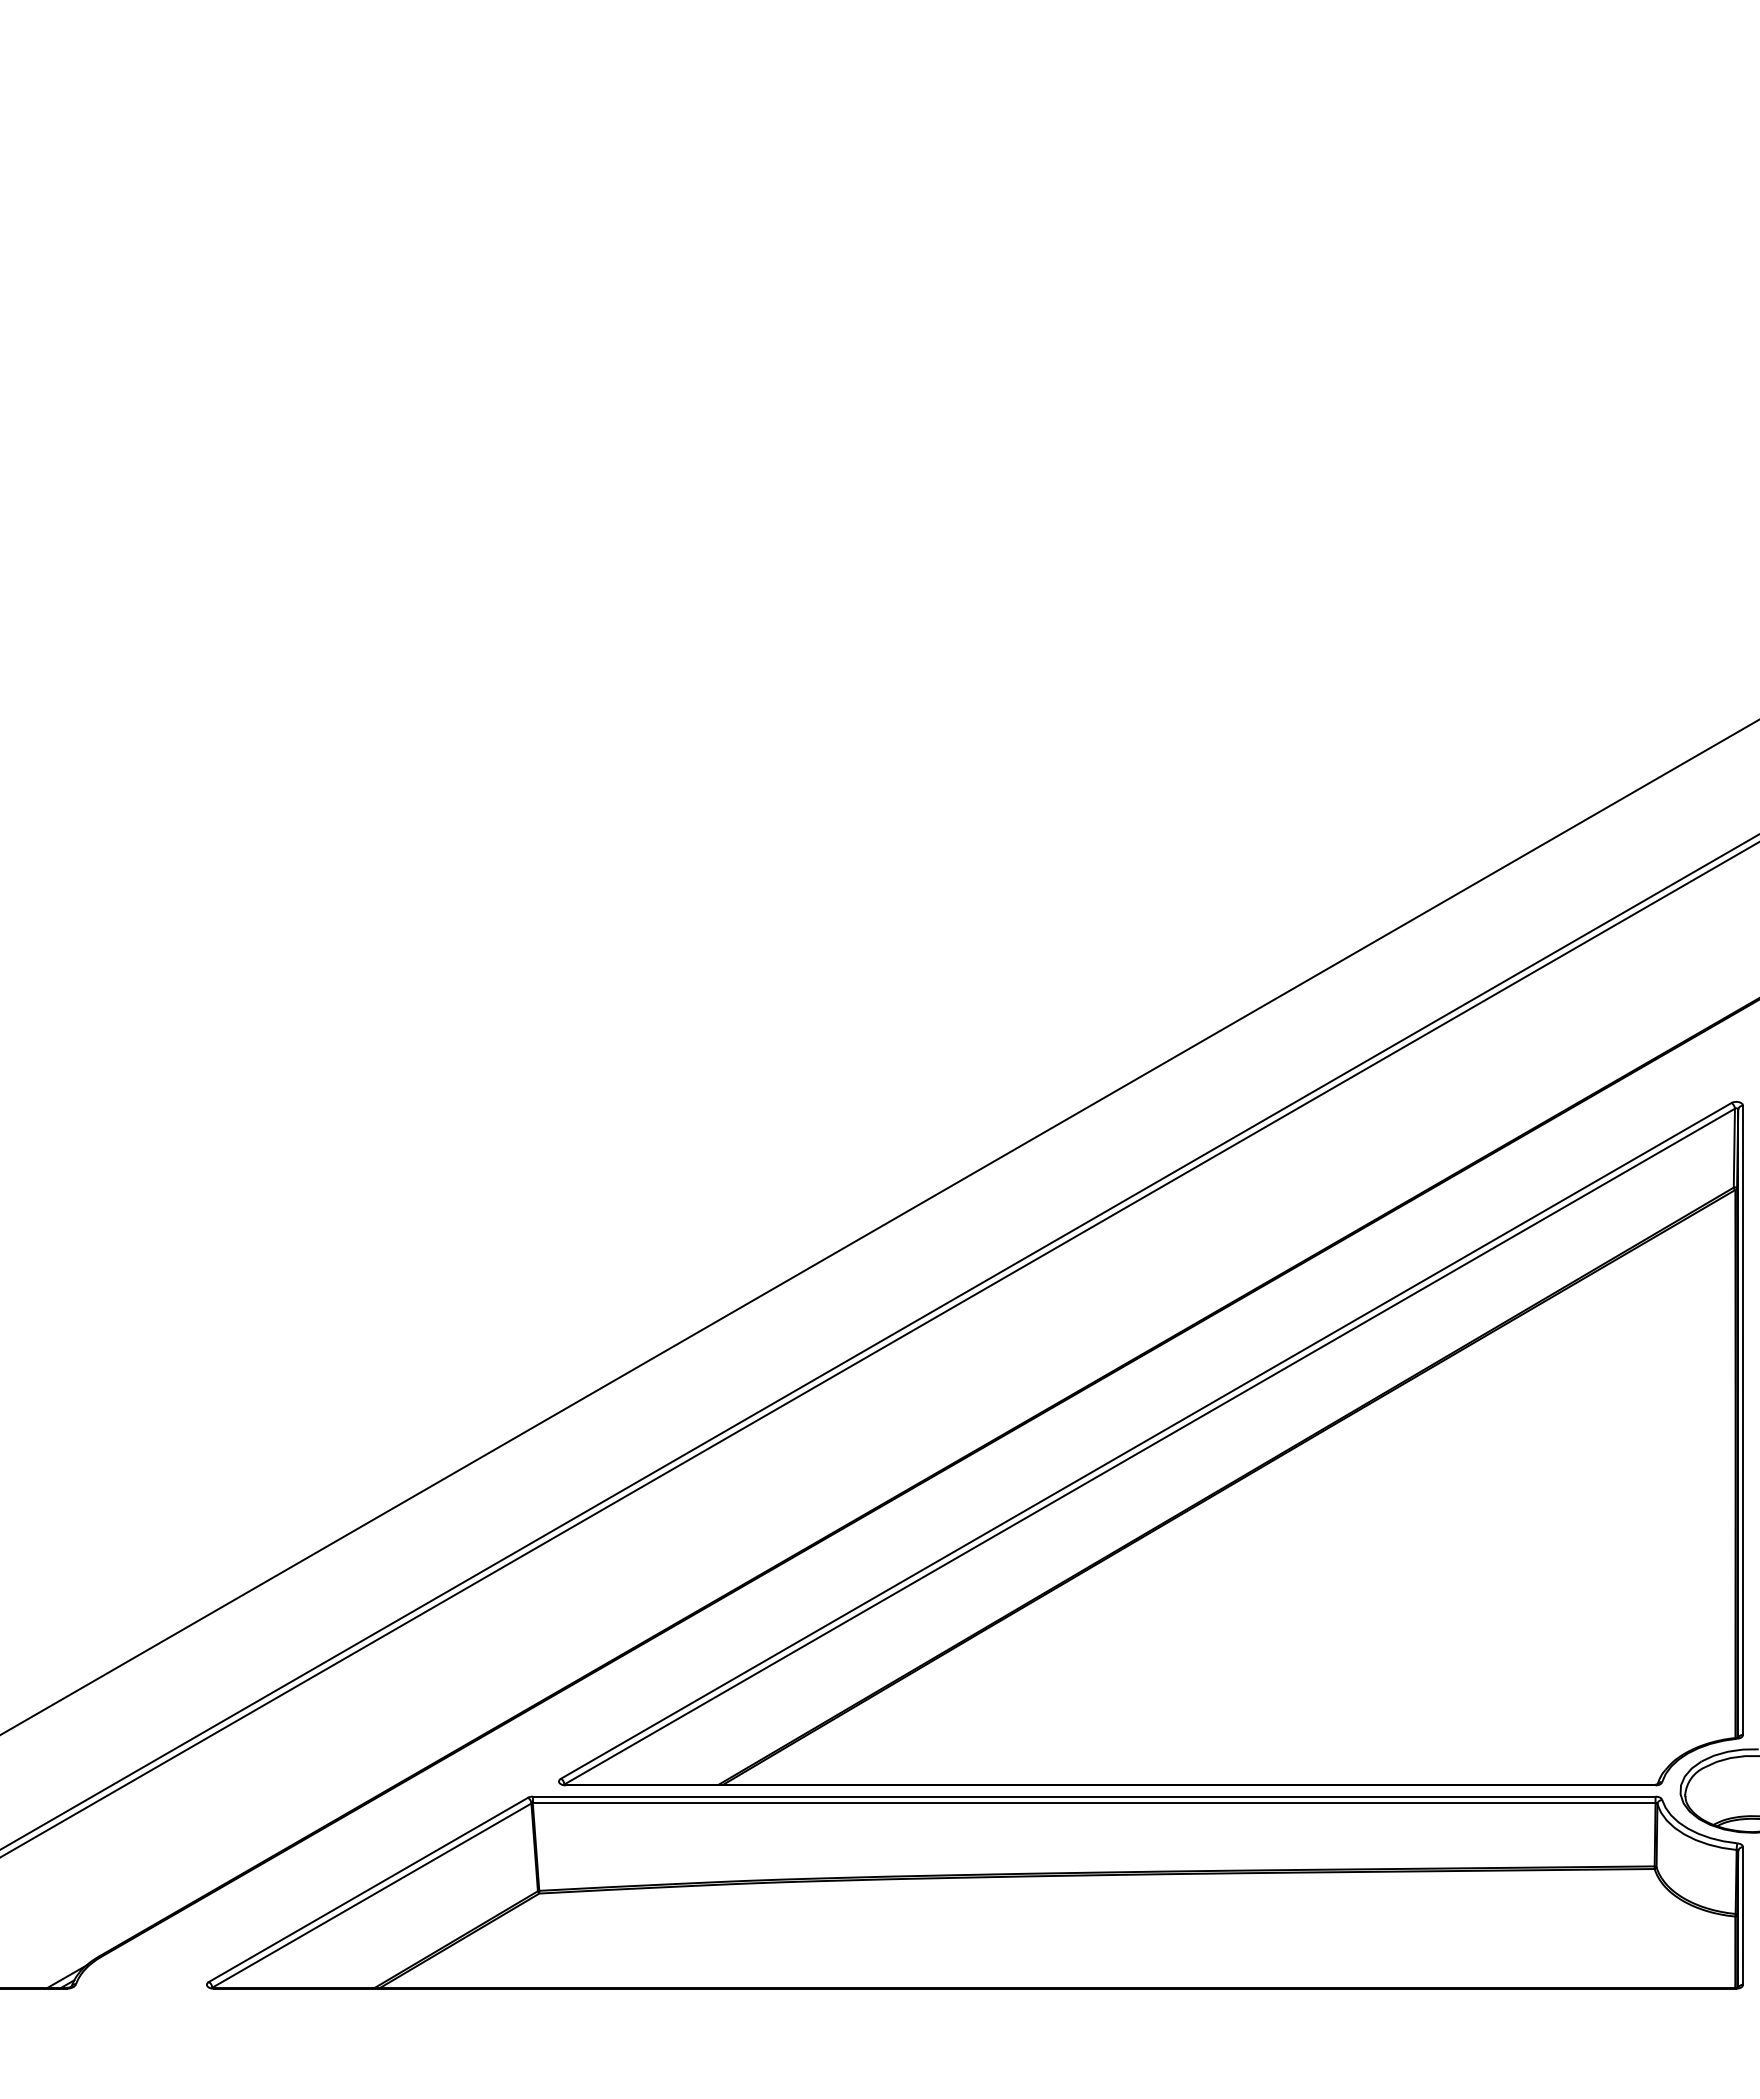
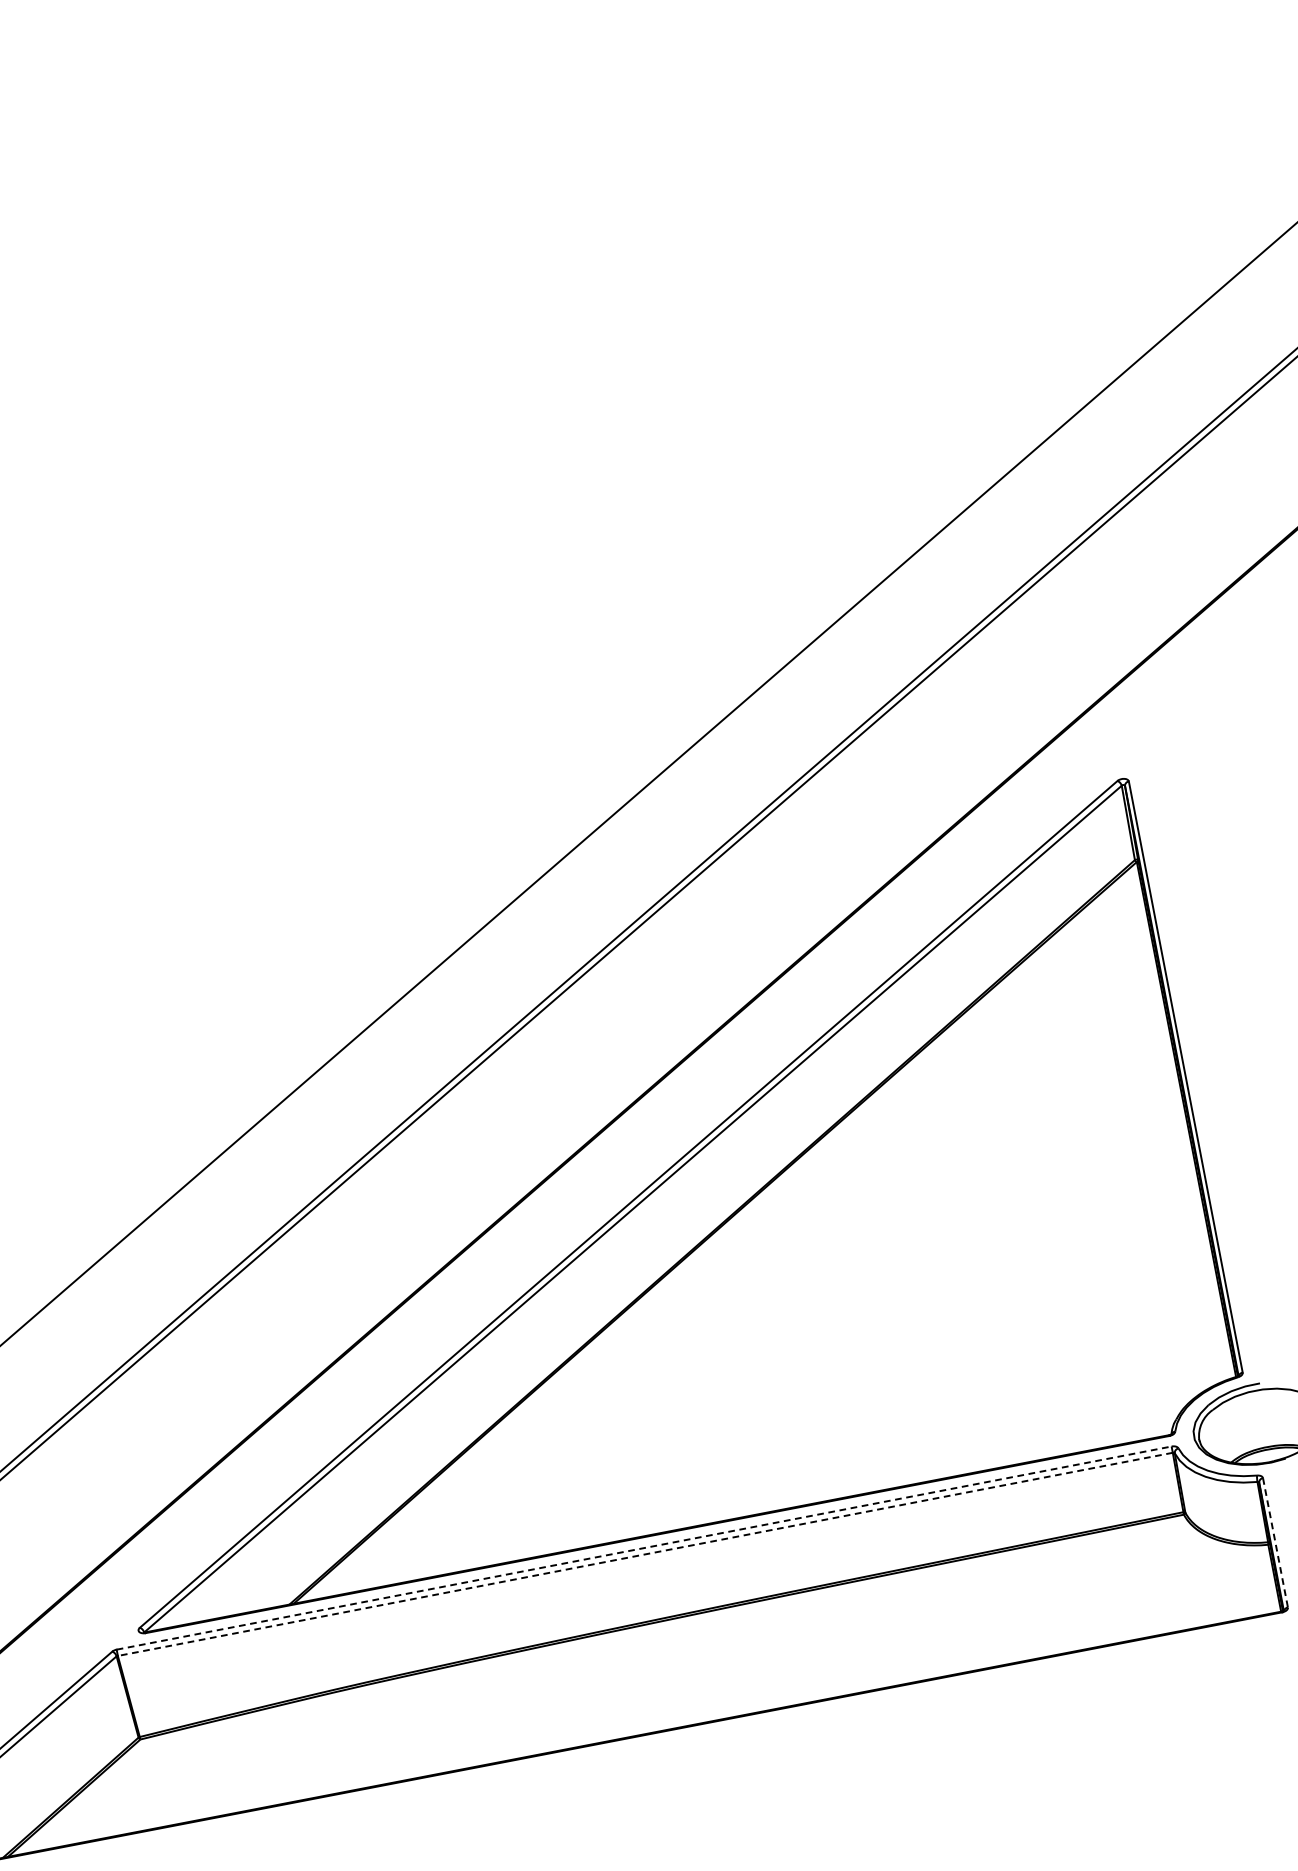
line: (1094, 1796) -> (644, 1547), solid -> dashed
line: (1093, 1803) -> (644, 1554), solid -> dashed
line: (1743, 1915) -> (1275, 1542), solid -> dashed

